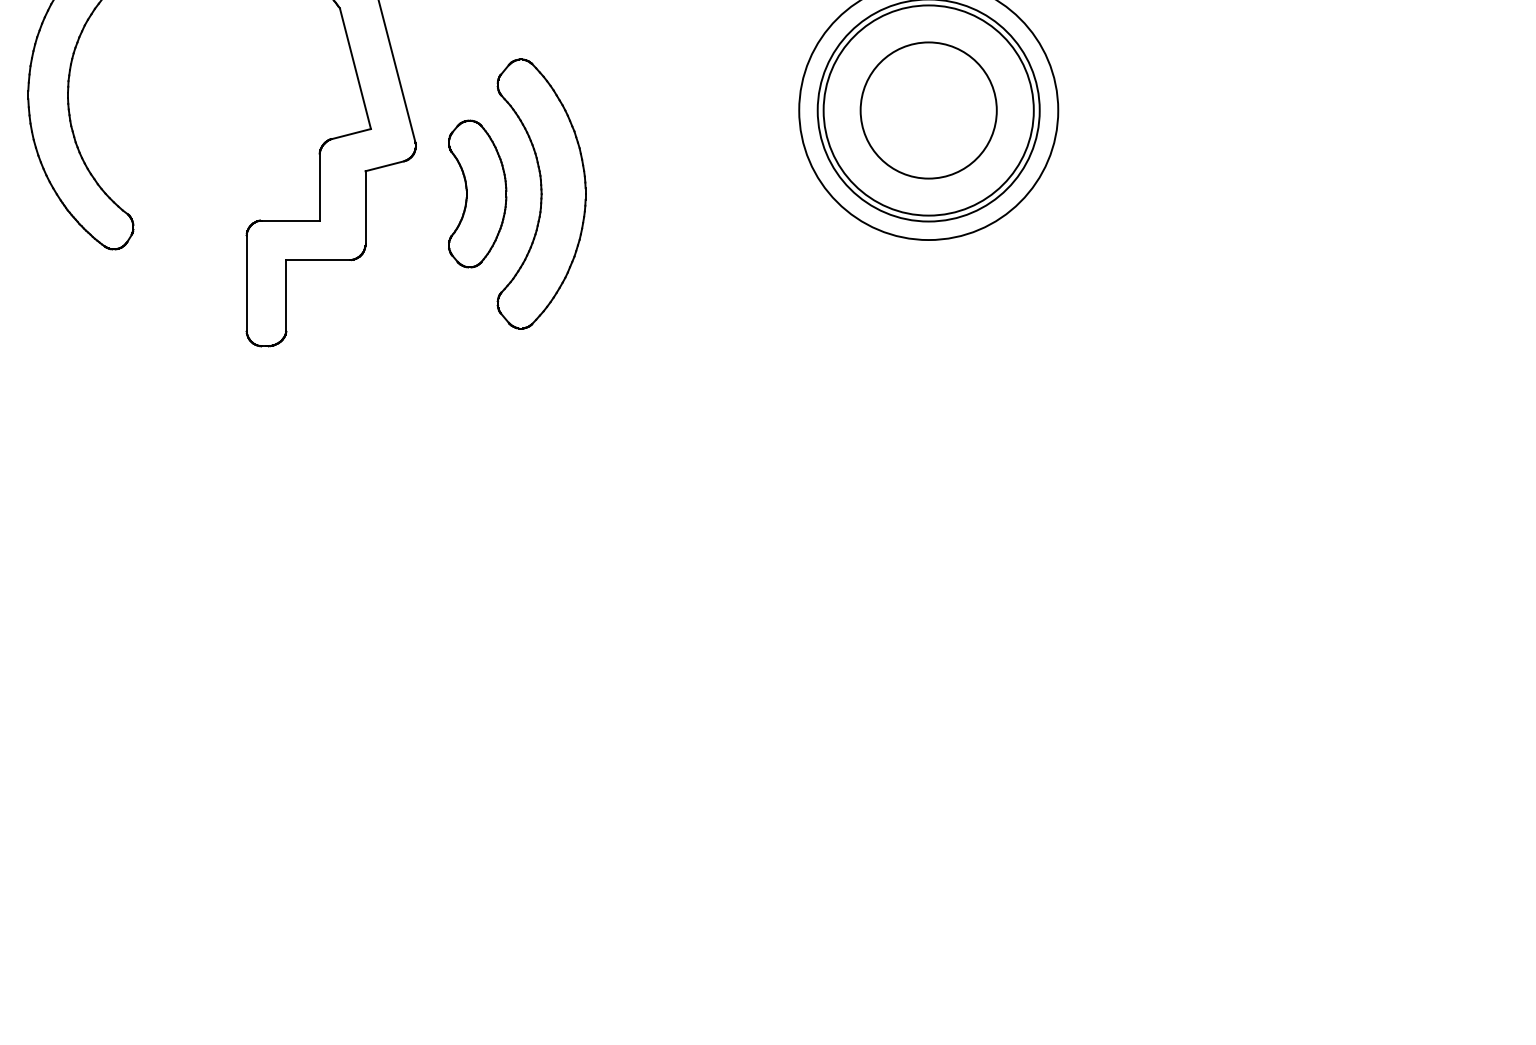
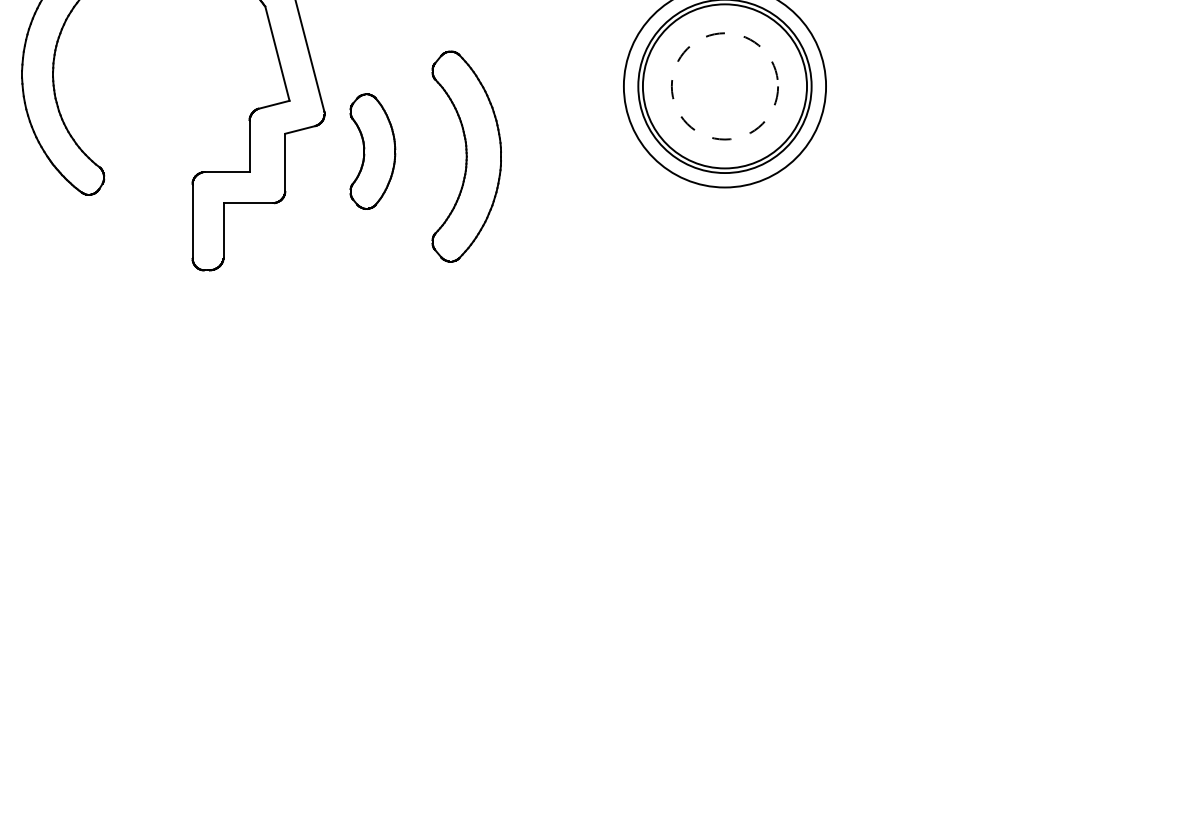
circle: (928, 110) -> (724, 86), solid -> dashed
part: (541, 193) -> (466, 156), moved

